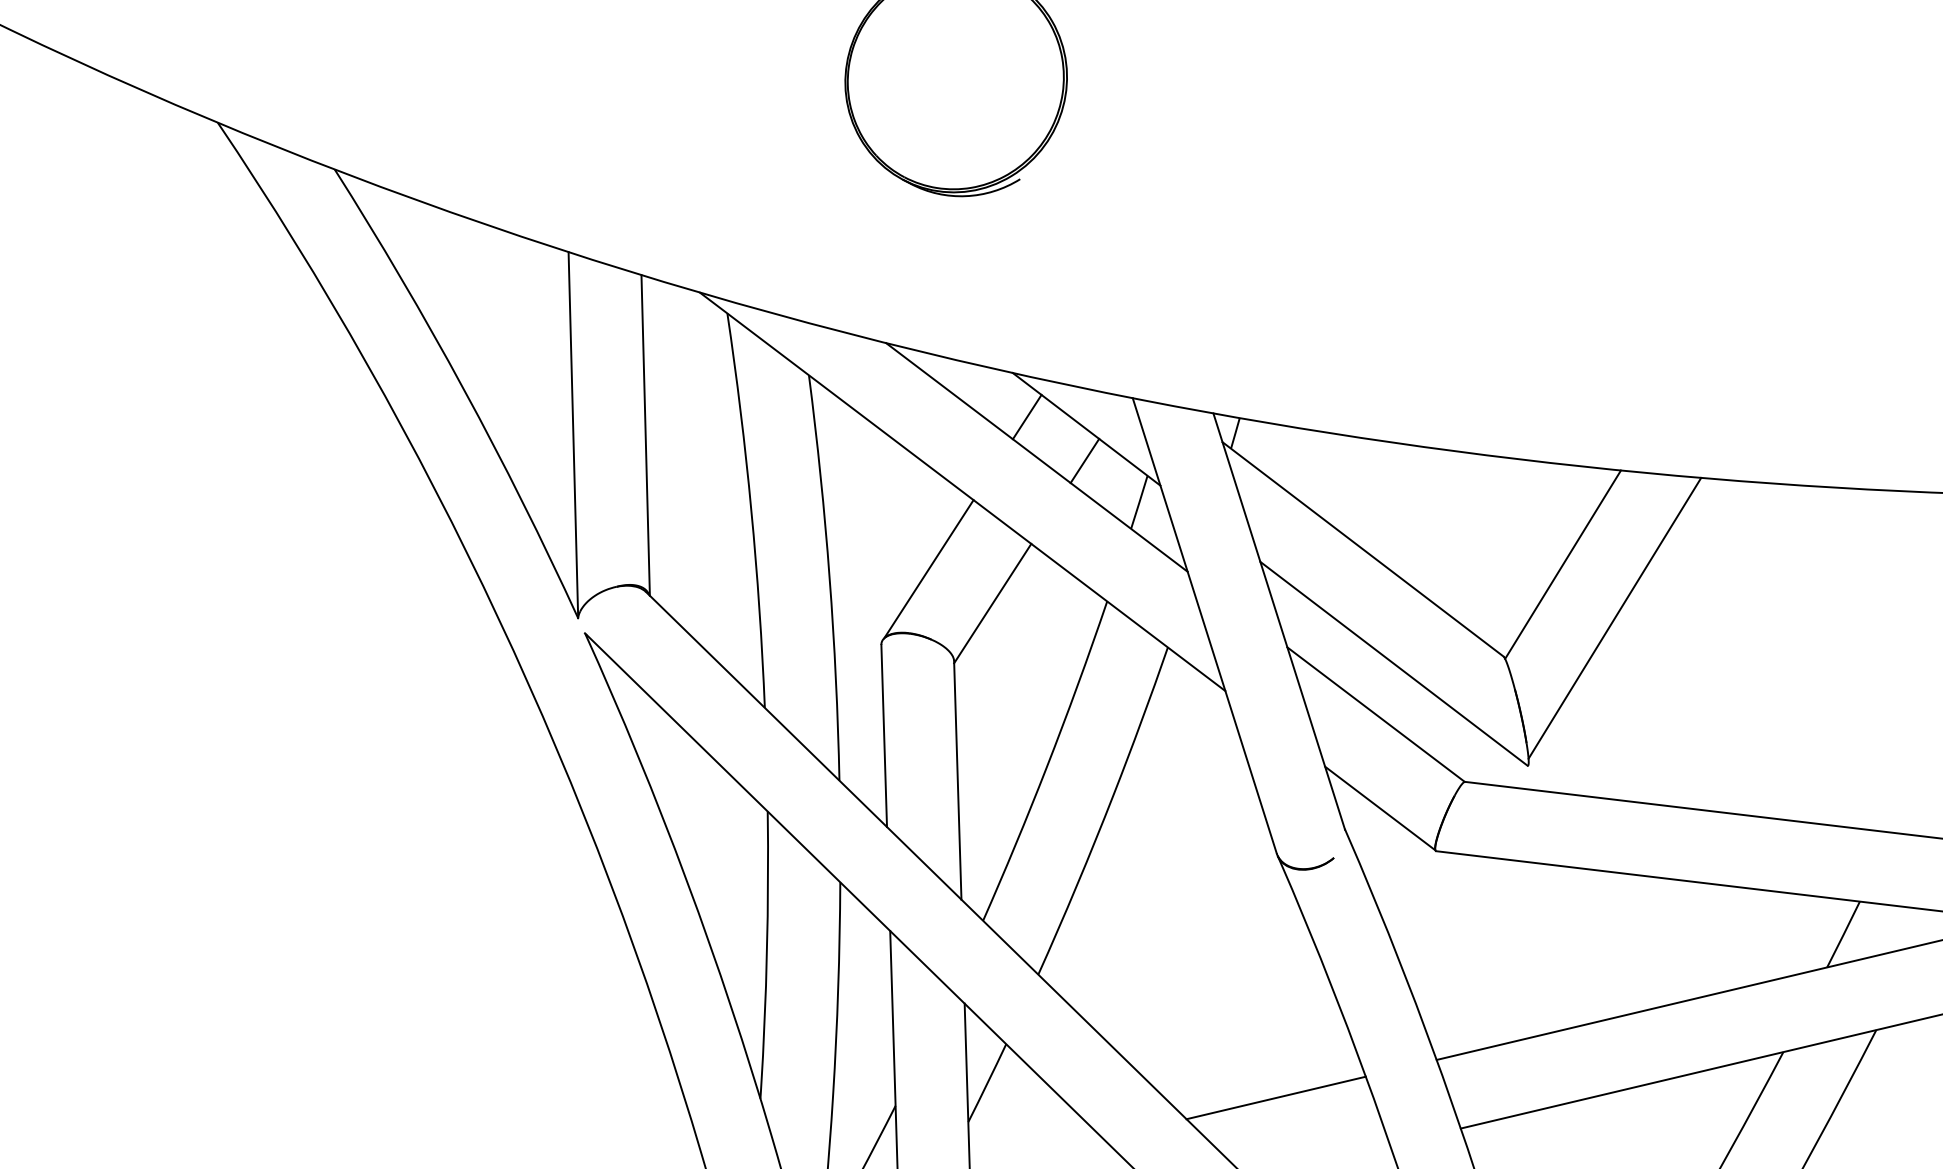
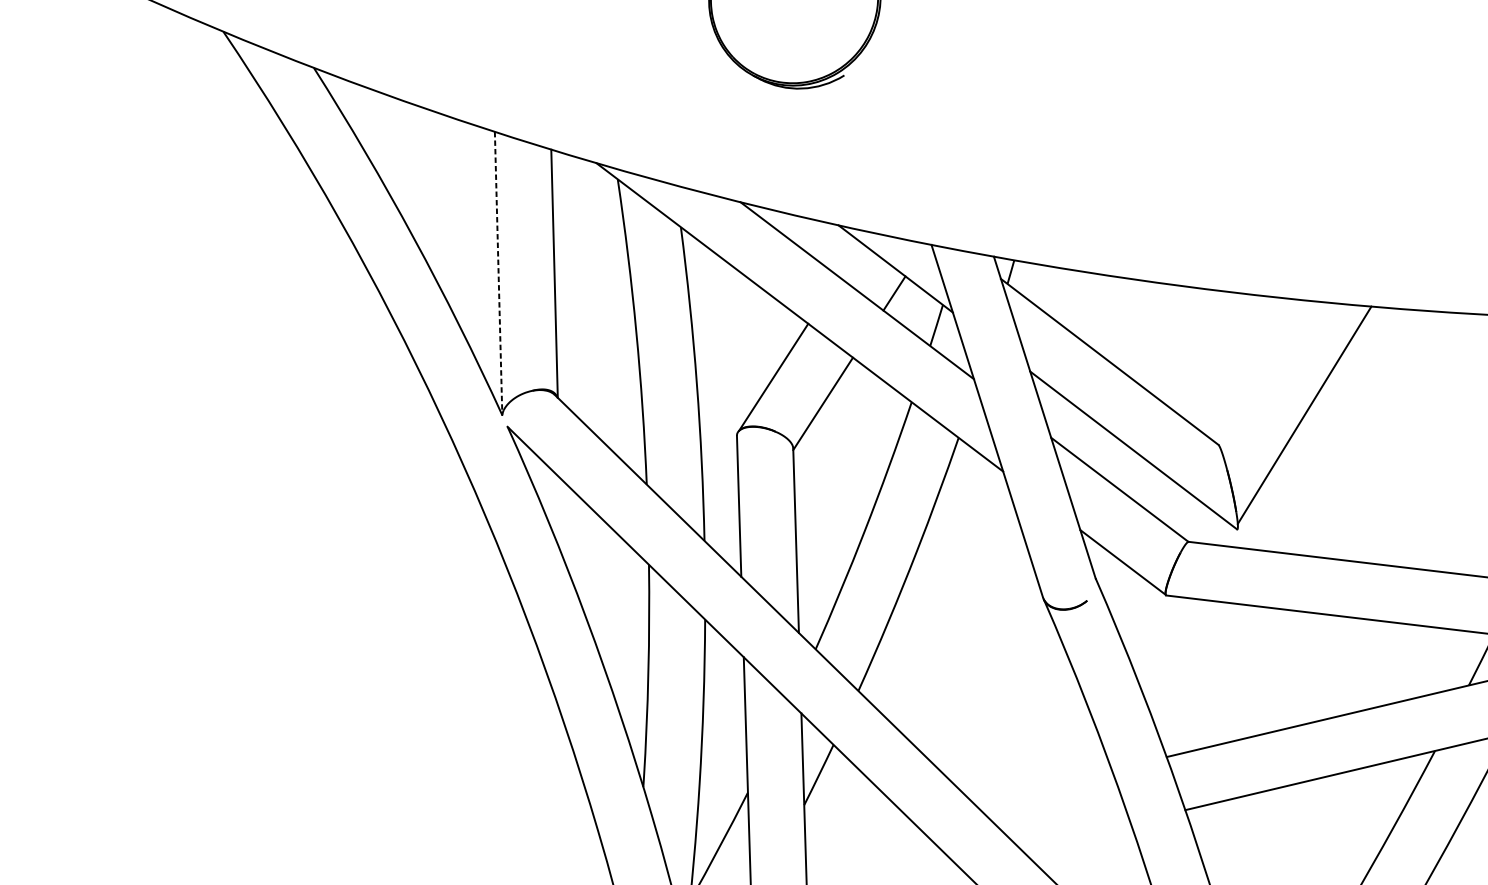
line: (1026, 416) -> (849, 259), removed
line: (573, 434) -> (498, 273), solid -> dashed
line: (1562, 564) -> (1264, 373), removed
line: (1275, 1097) -> (1041, 786), removed

